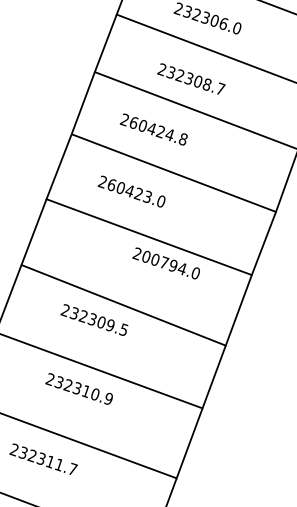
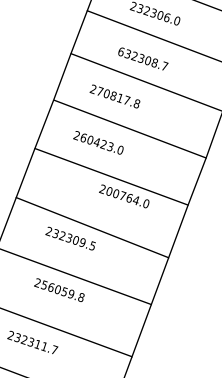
text: (161, 69) -> (120, 51), 232308.7 -> 632308.7
text: (151, 128) -> (113, 95), 260424.8 -> 270817.8
text: (172, 265) -> (128, 197), 200794.0 -> 200764.0
text: (84, 390) -> (63, 291), 232310.9 -> 256059.8

